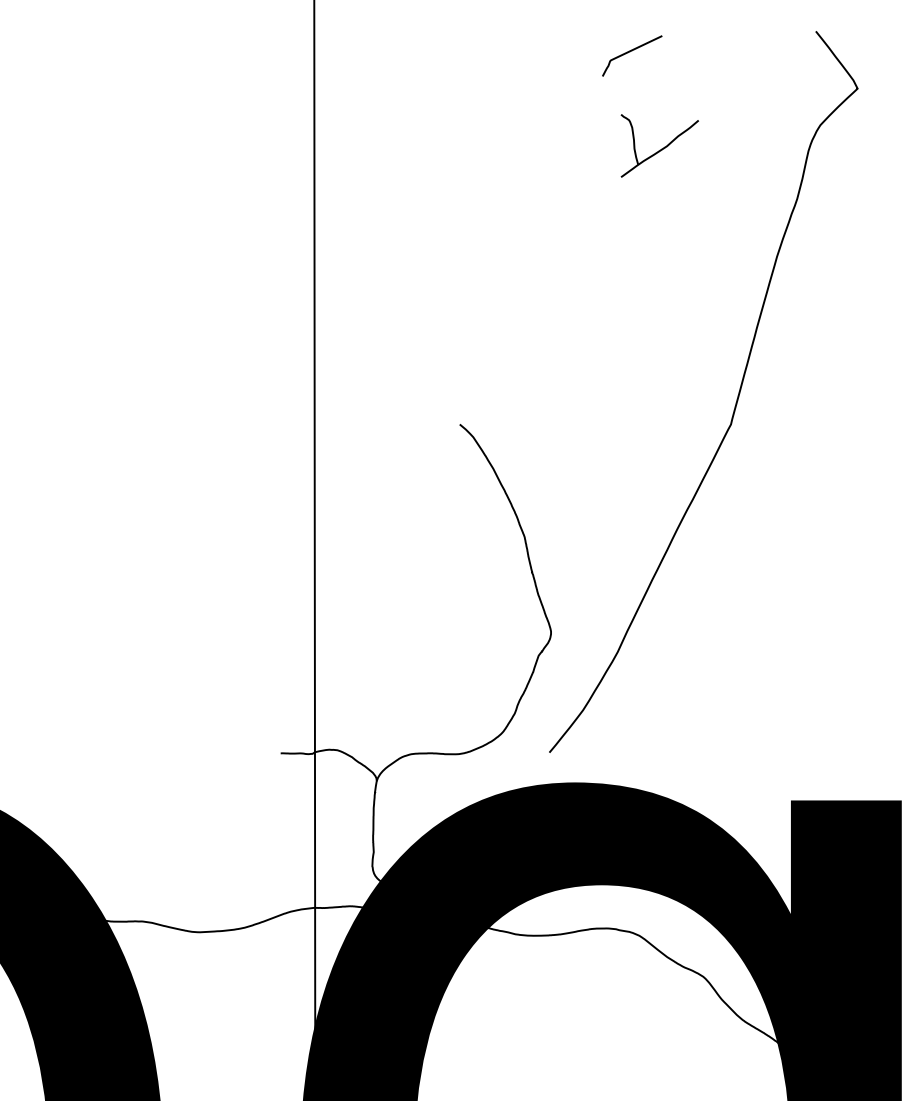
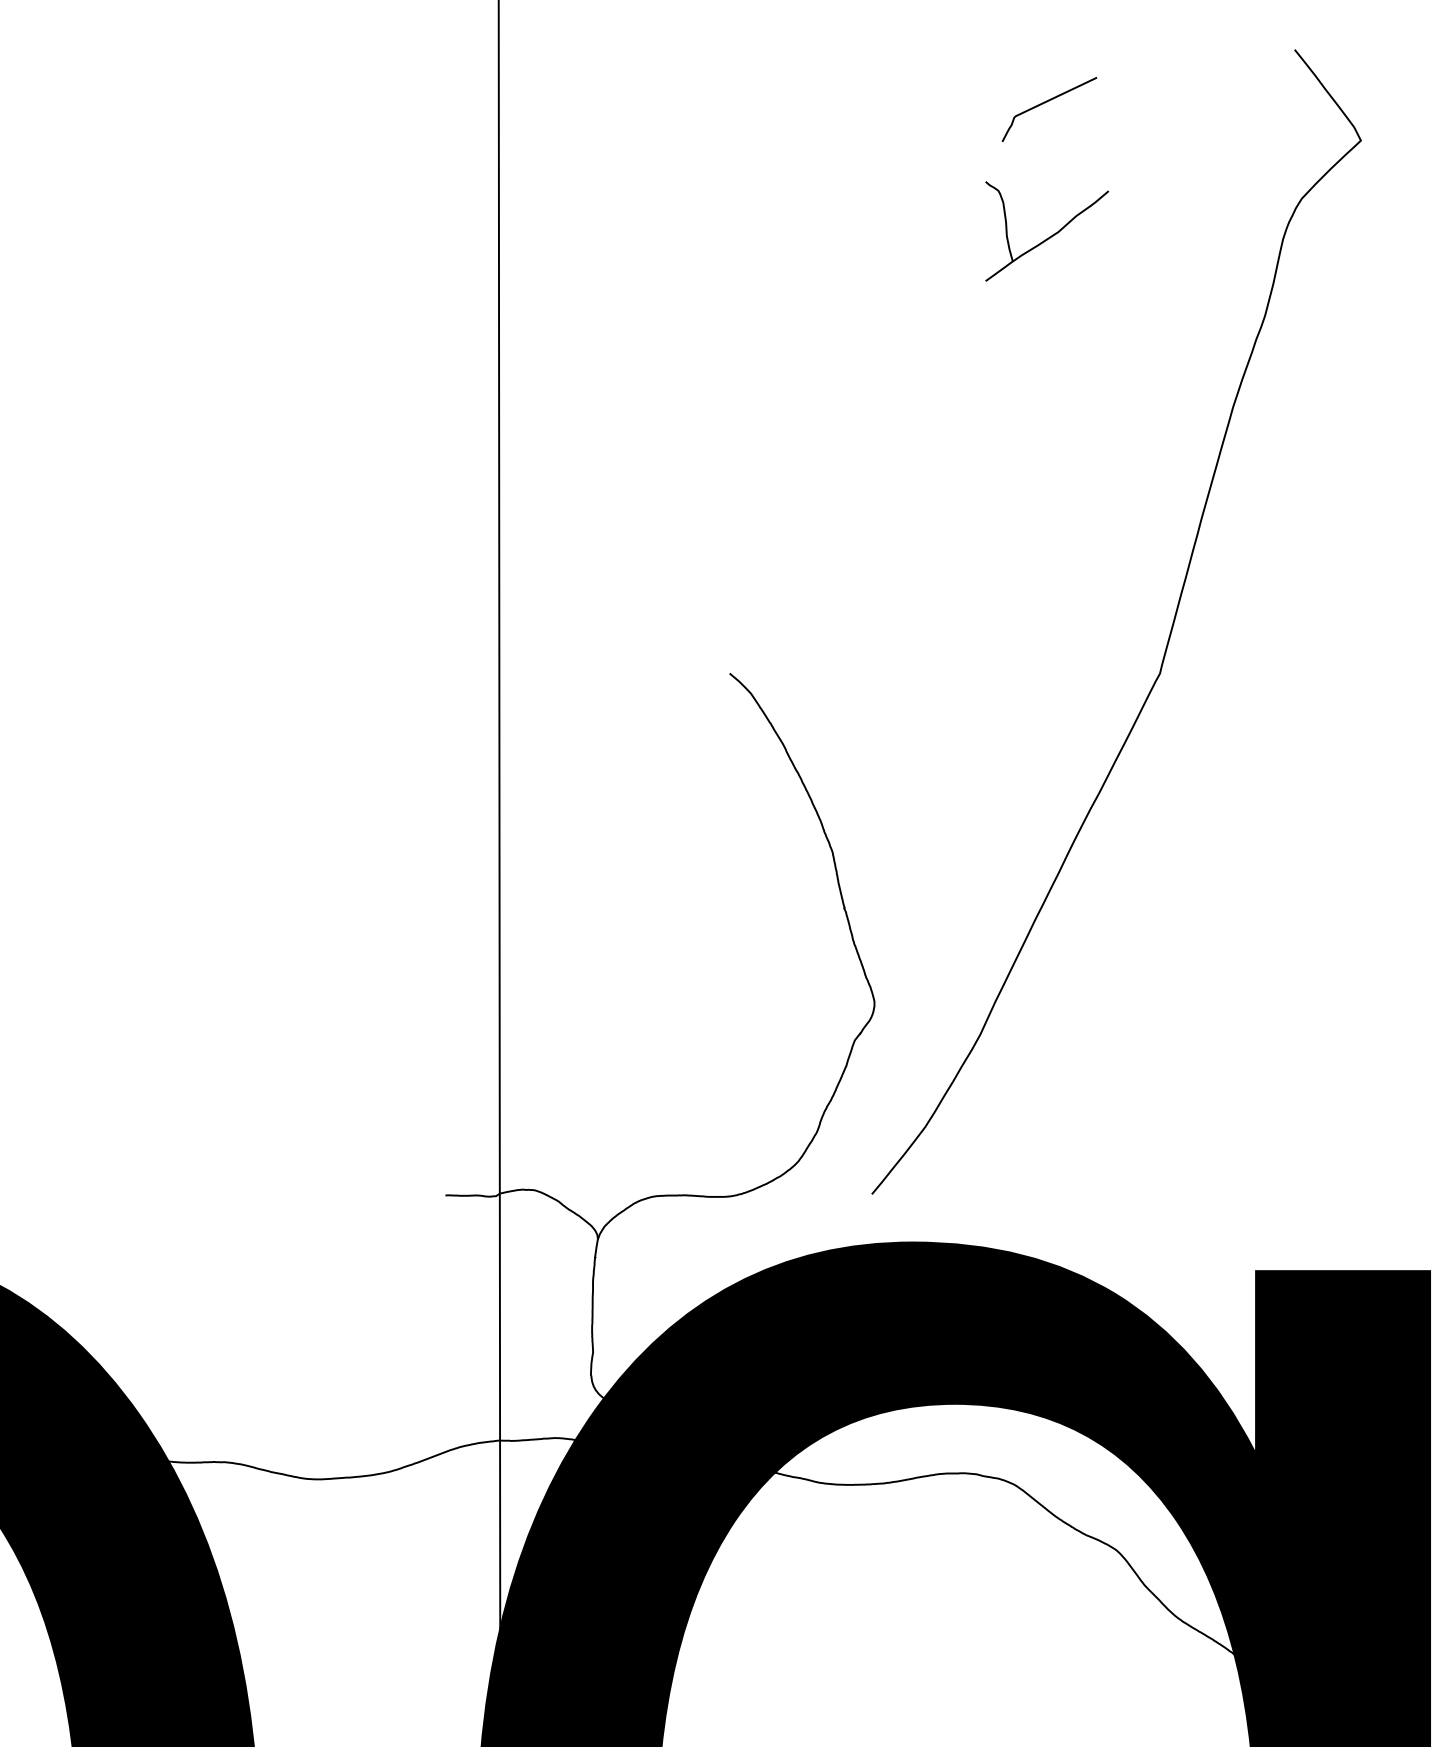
curve: (630, 52) -> (1046, 103), moved

